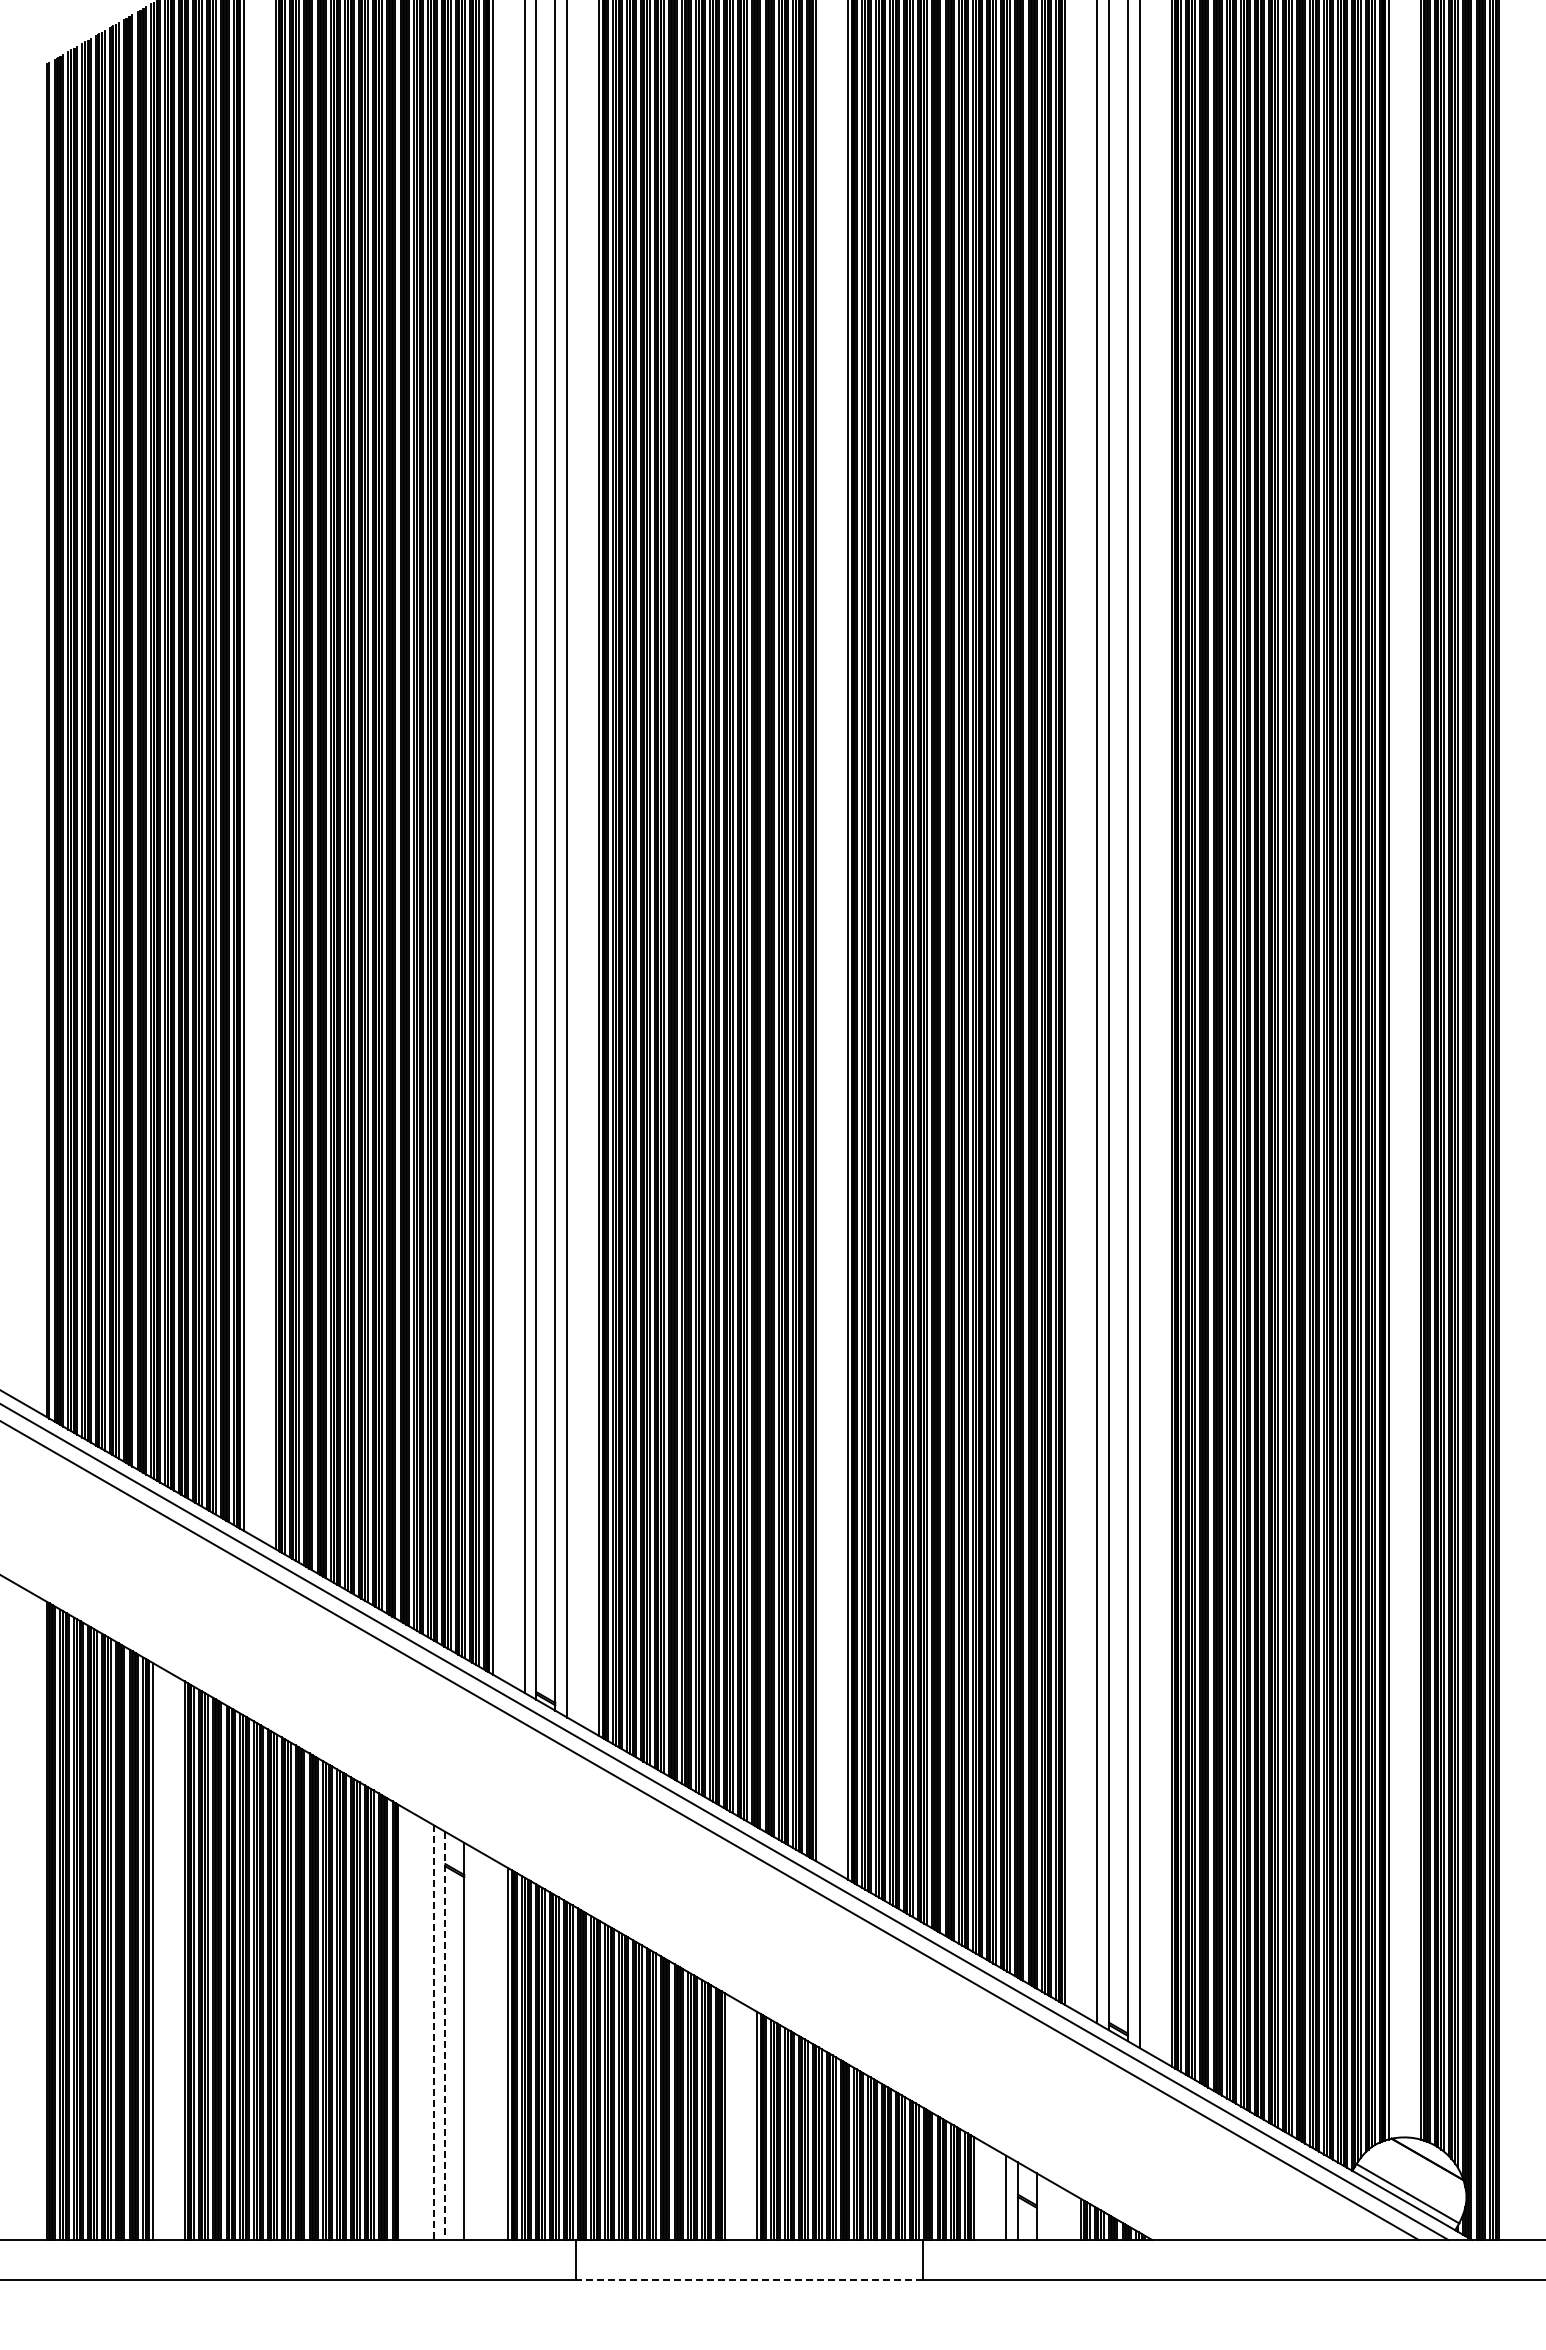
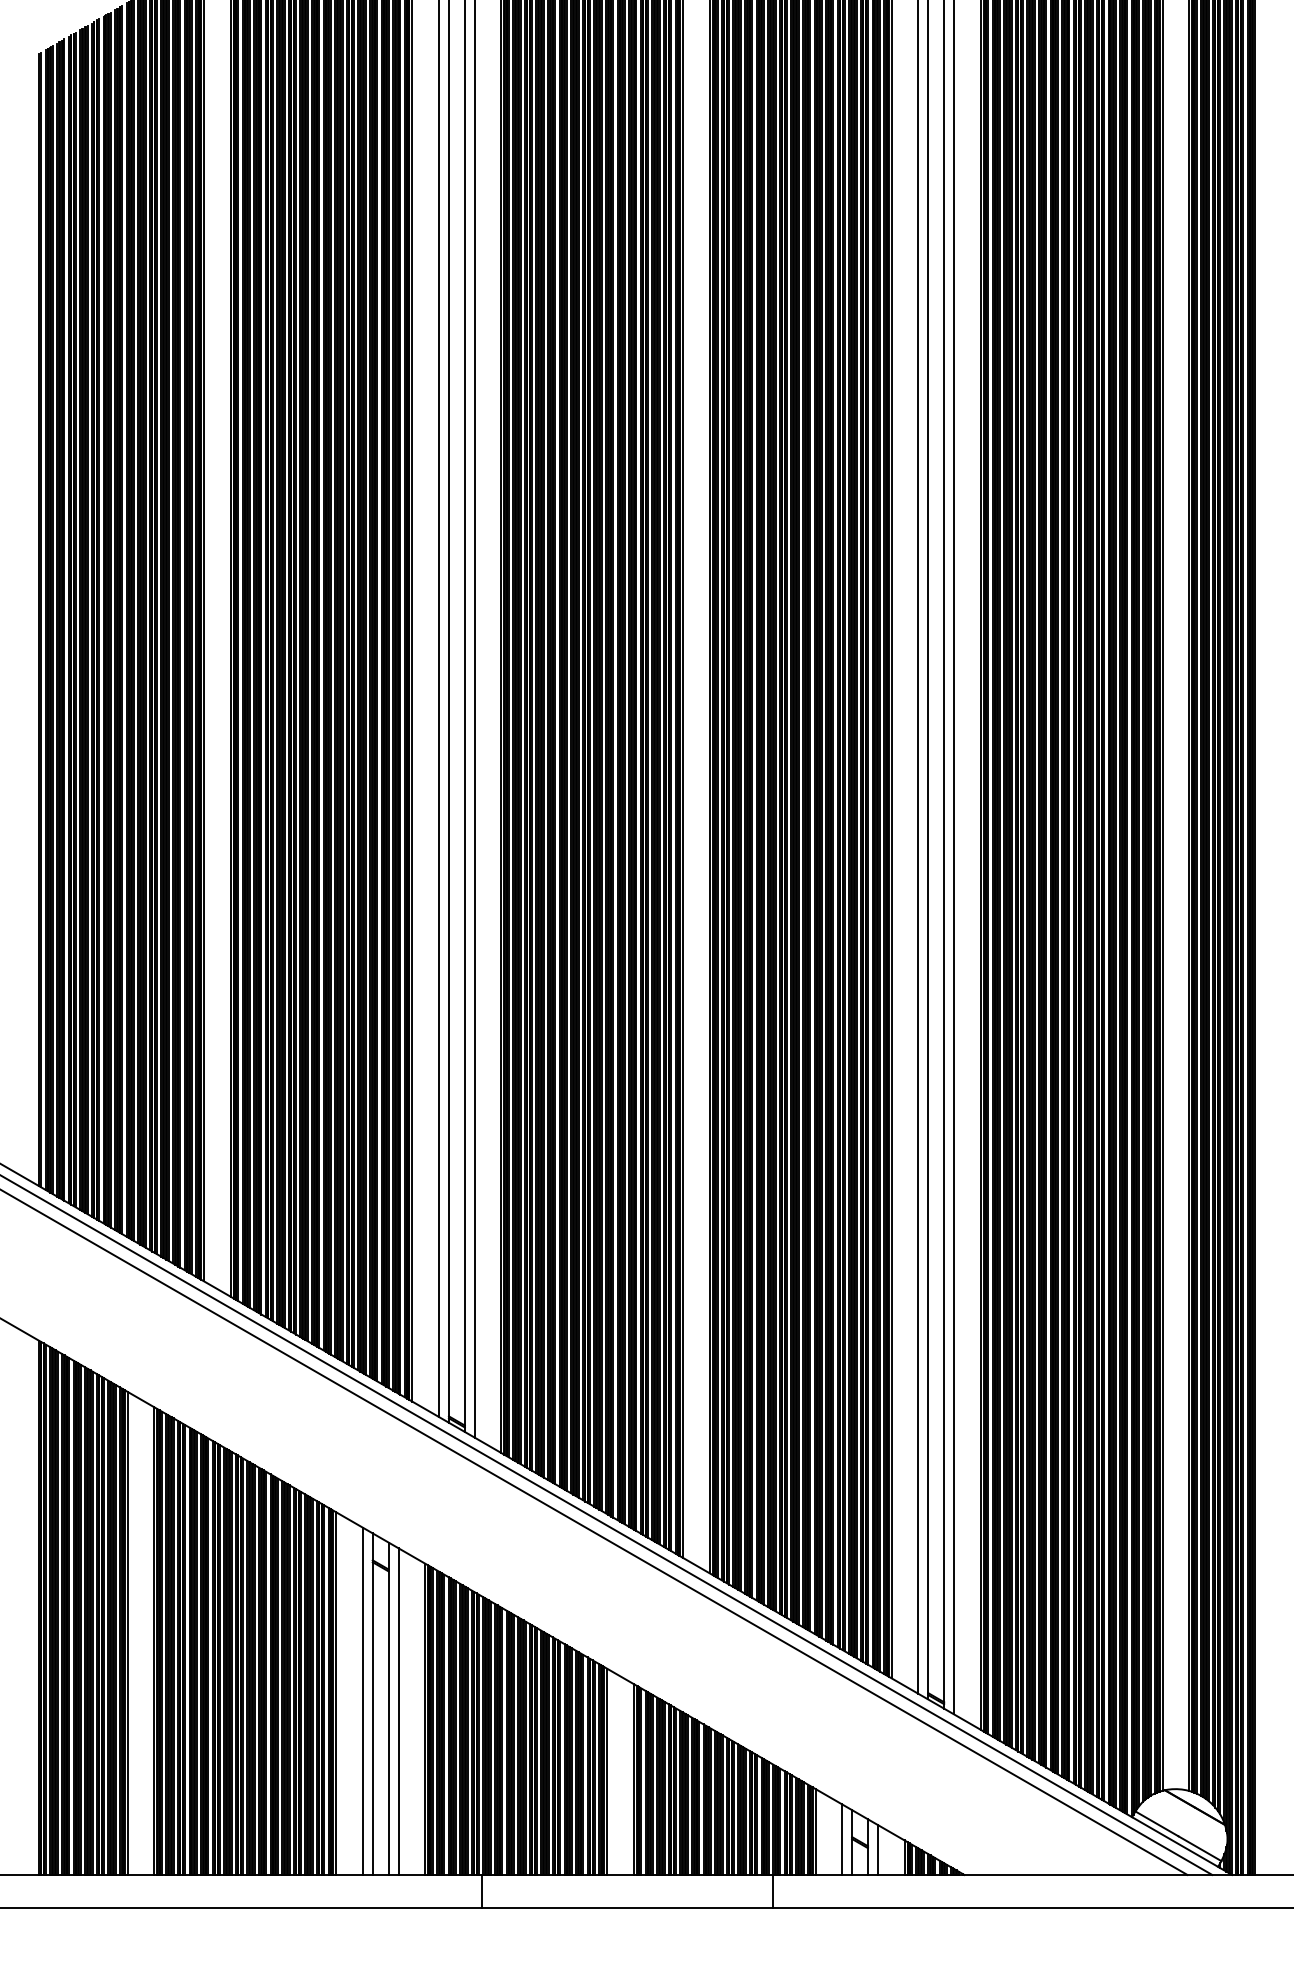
line: (401, 2022) -> (336, 1692), added
line: (433, 2033) -> (362, 1702), dashed -> solid
line: (445, 2036) -> (372, 1704), dashed -> solid
line: (476, 2044) -> (398, 1711), added
line: (1048, 2209) -> (877, 1849), added
line: (749, 2279) -> (627, 1908), dashed -> solid

